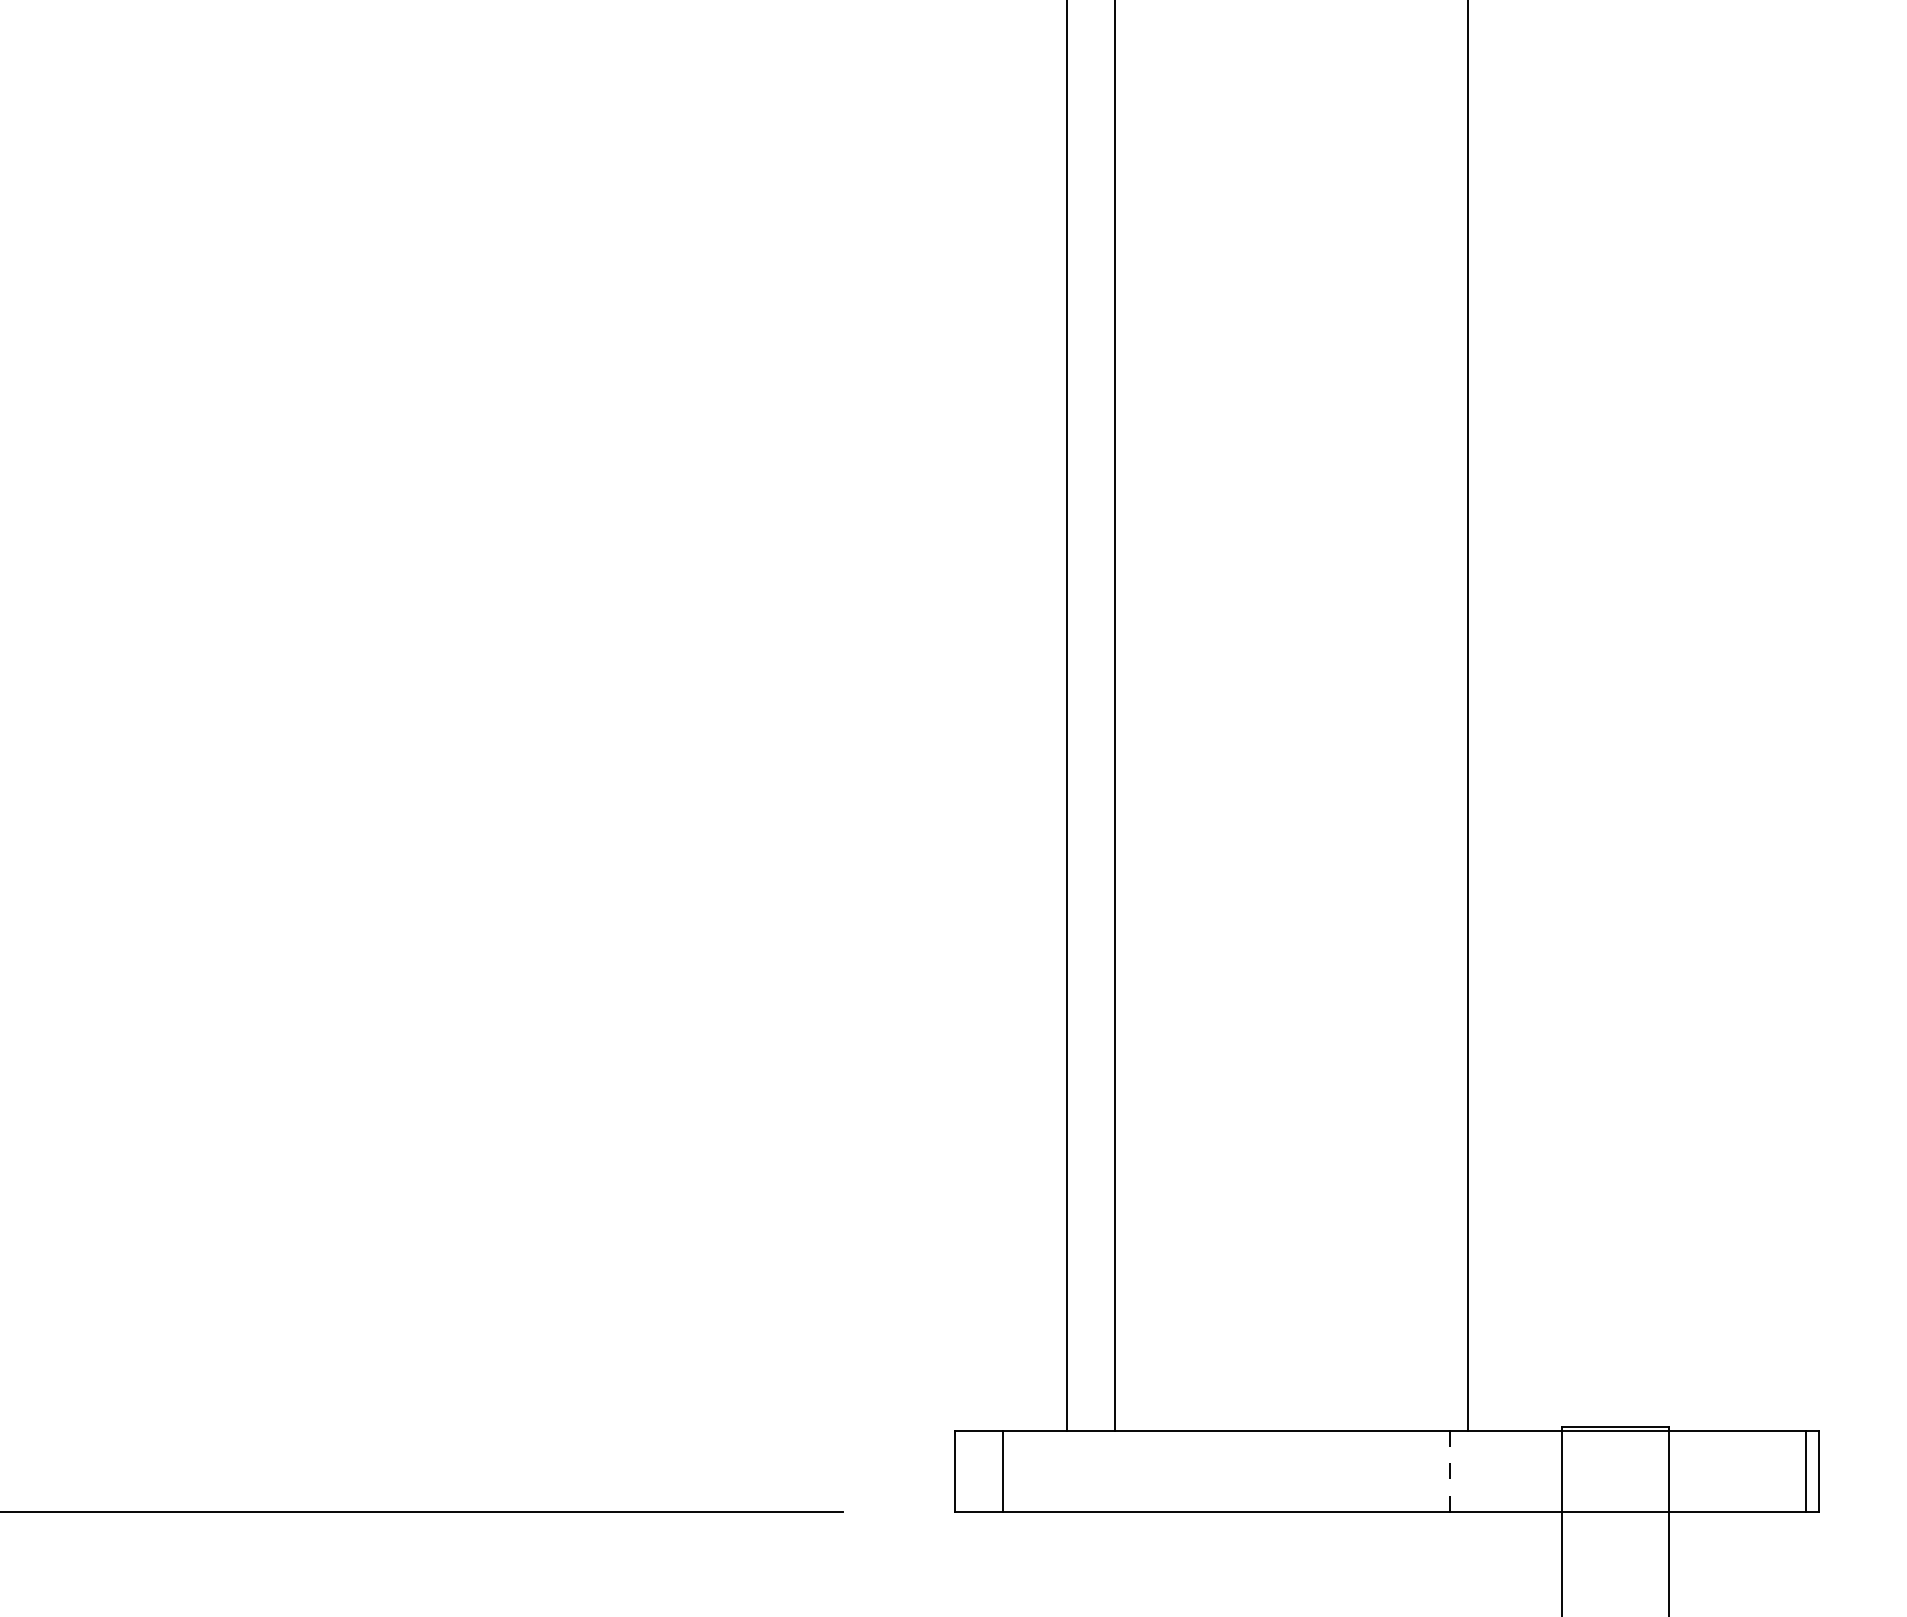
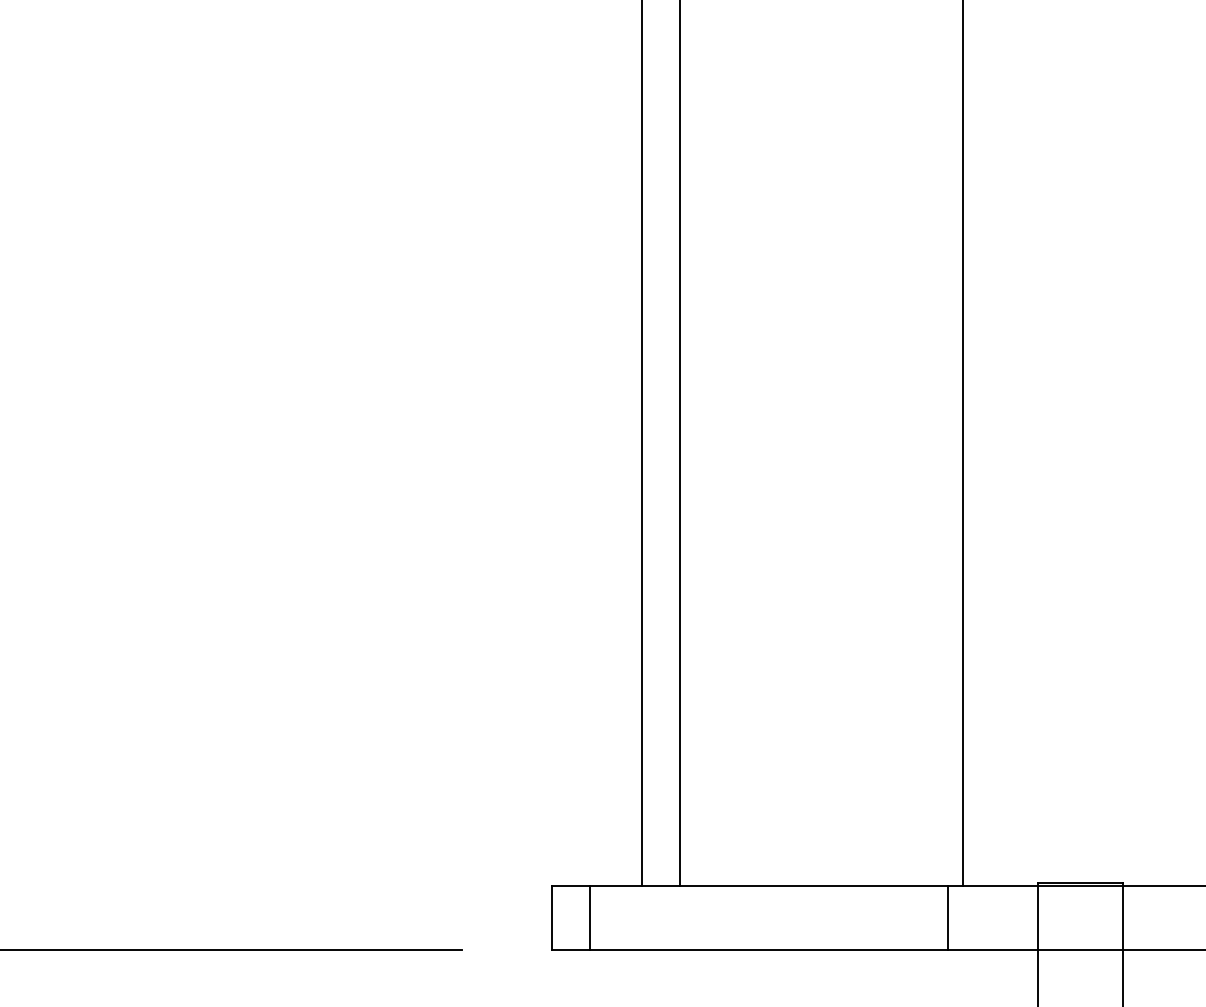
line: (1449, 1471) -> (947, 918), dashed -> solid

